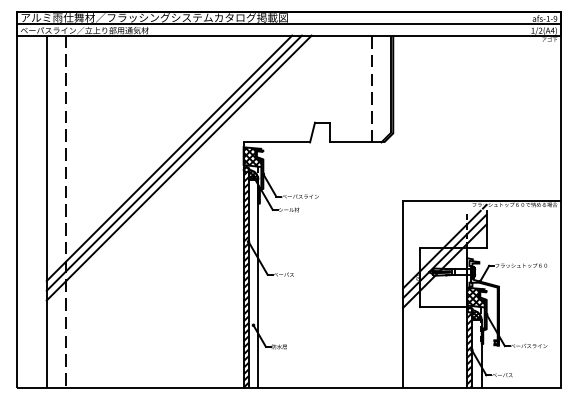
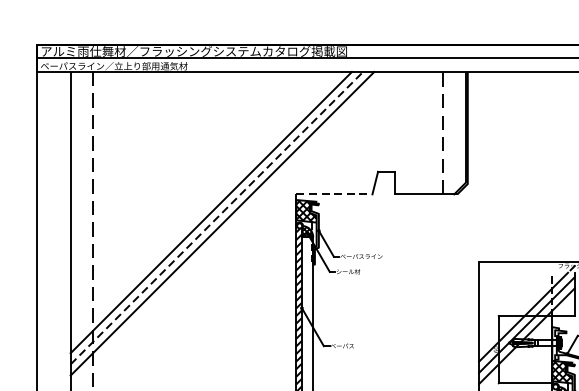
line: (277, 142) -> (335, 194), solid -> dashed
line: (174, 162) -> (217, 217), solid -> dashed

